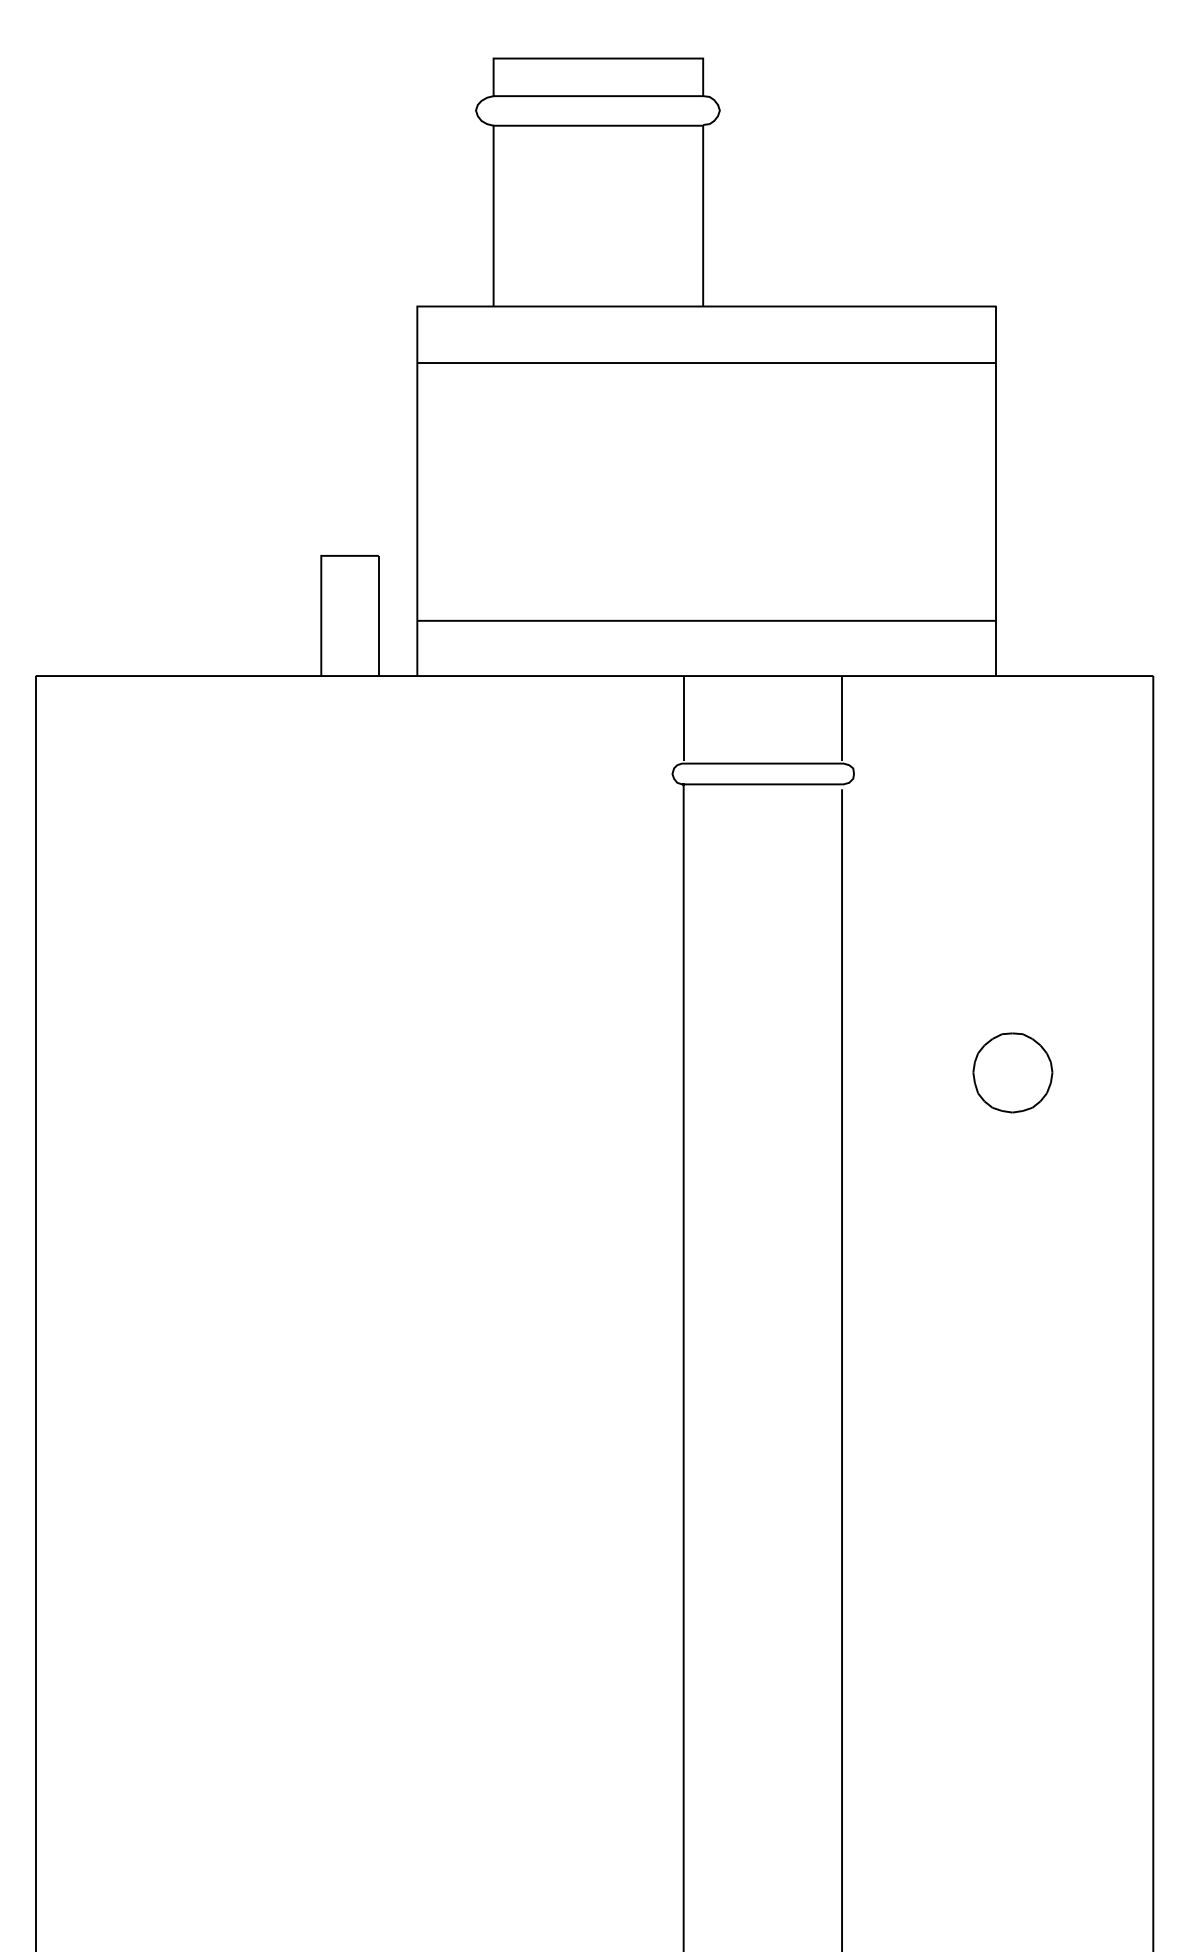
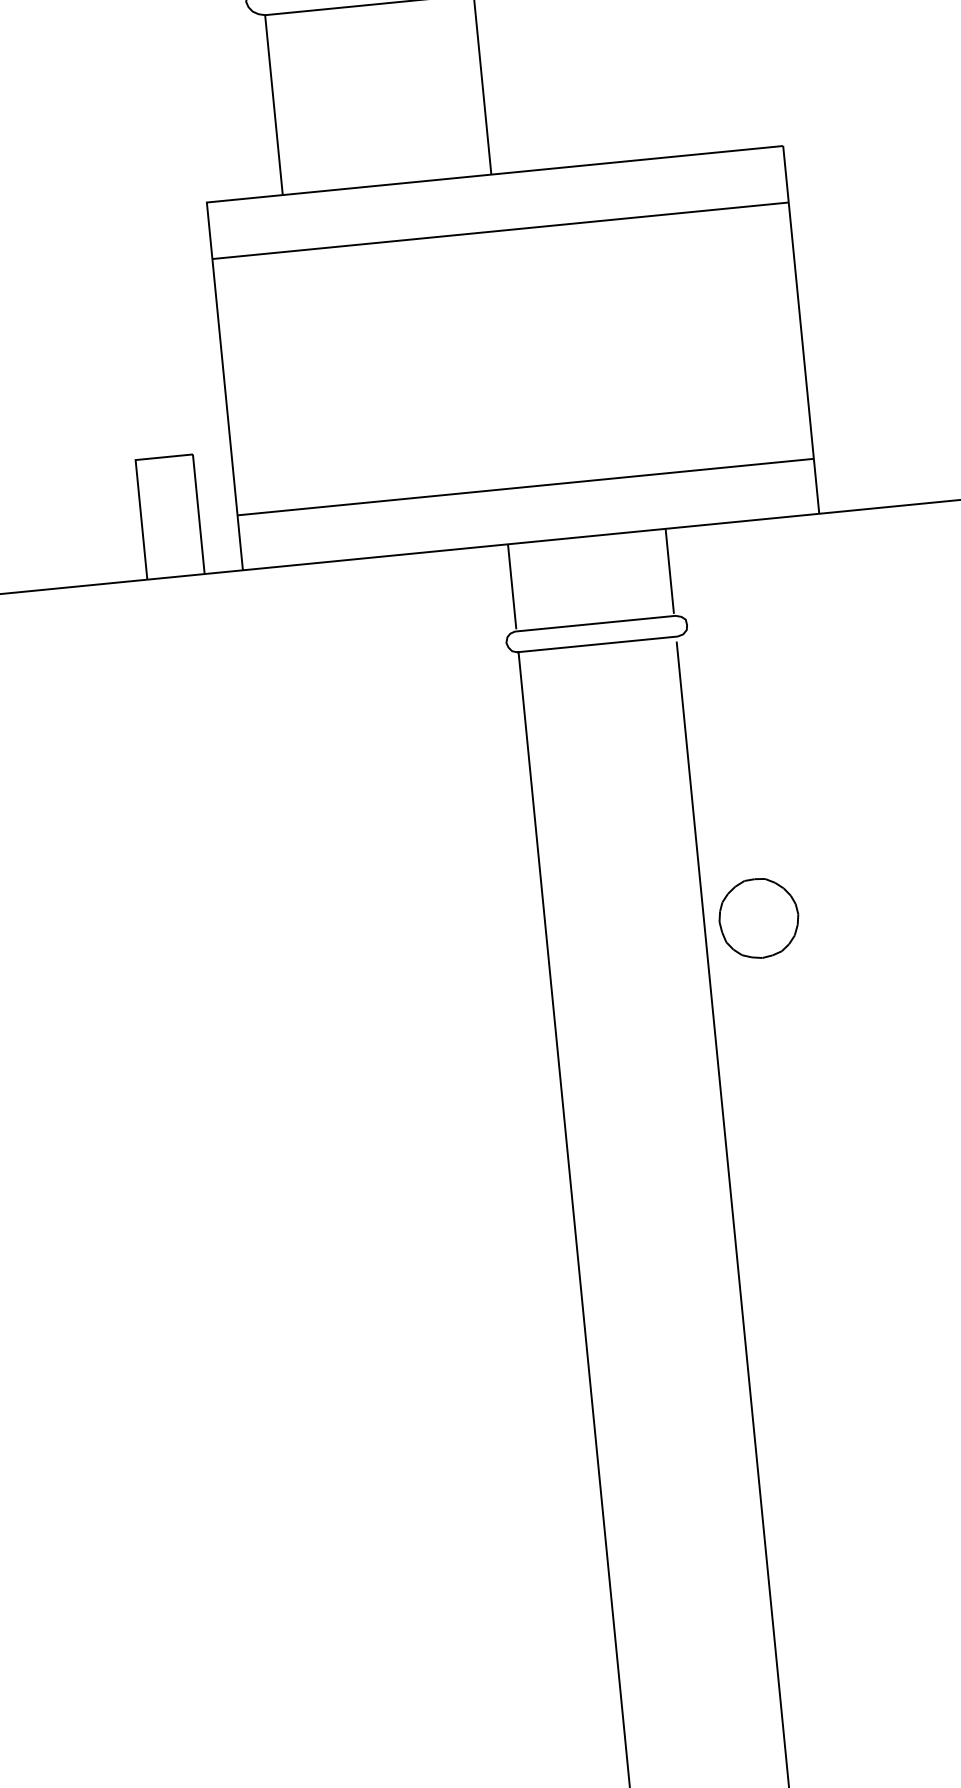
part: (1012, 1072) -> (758, 918), moved

